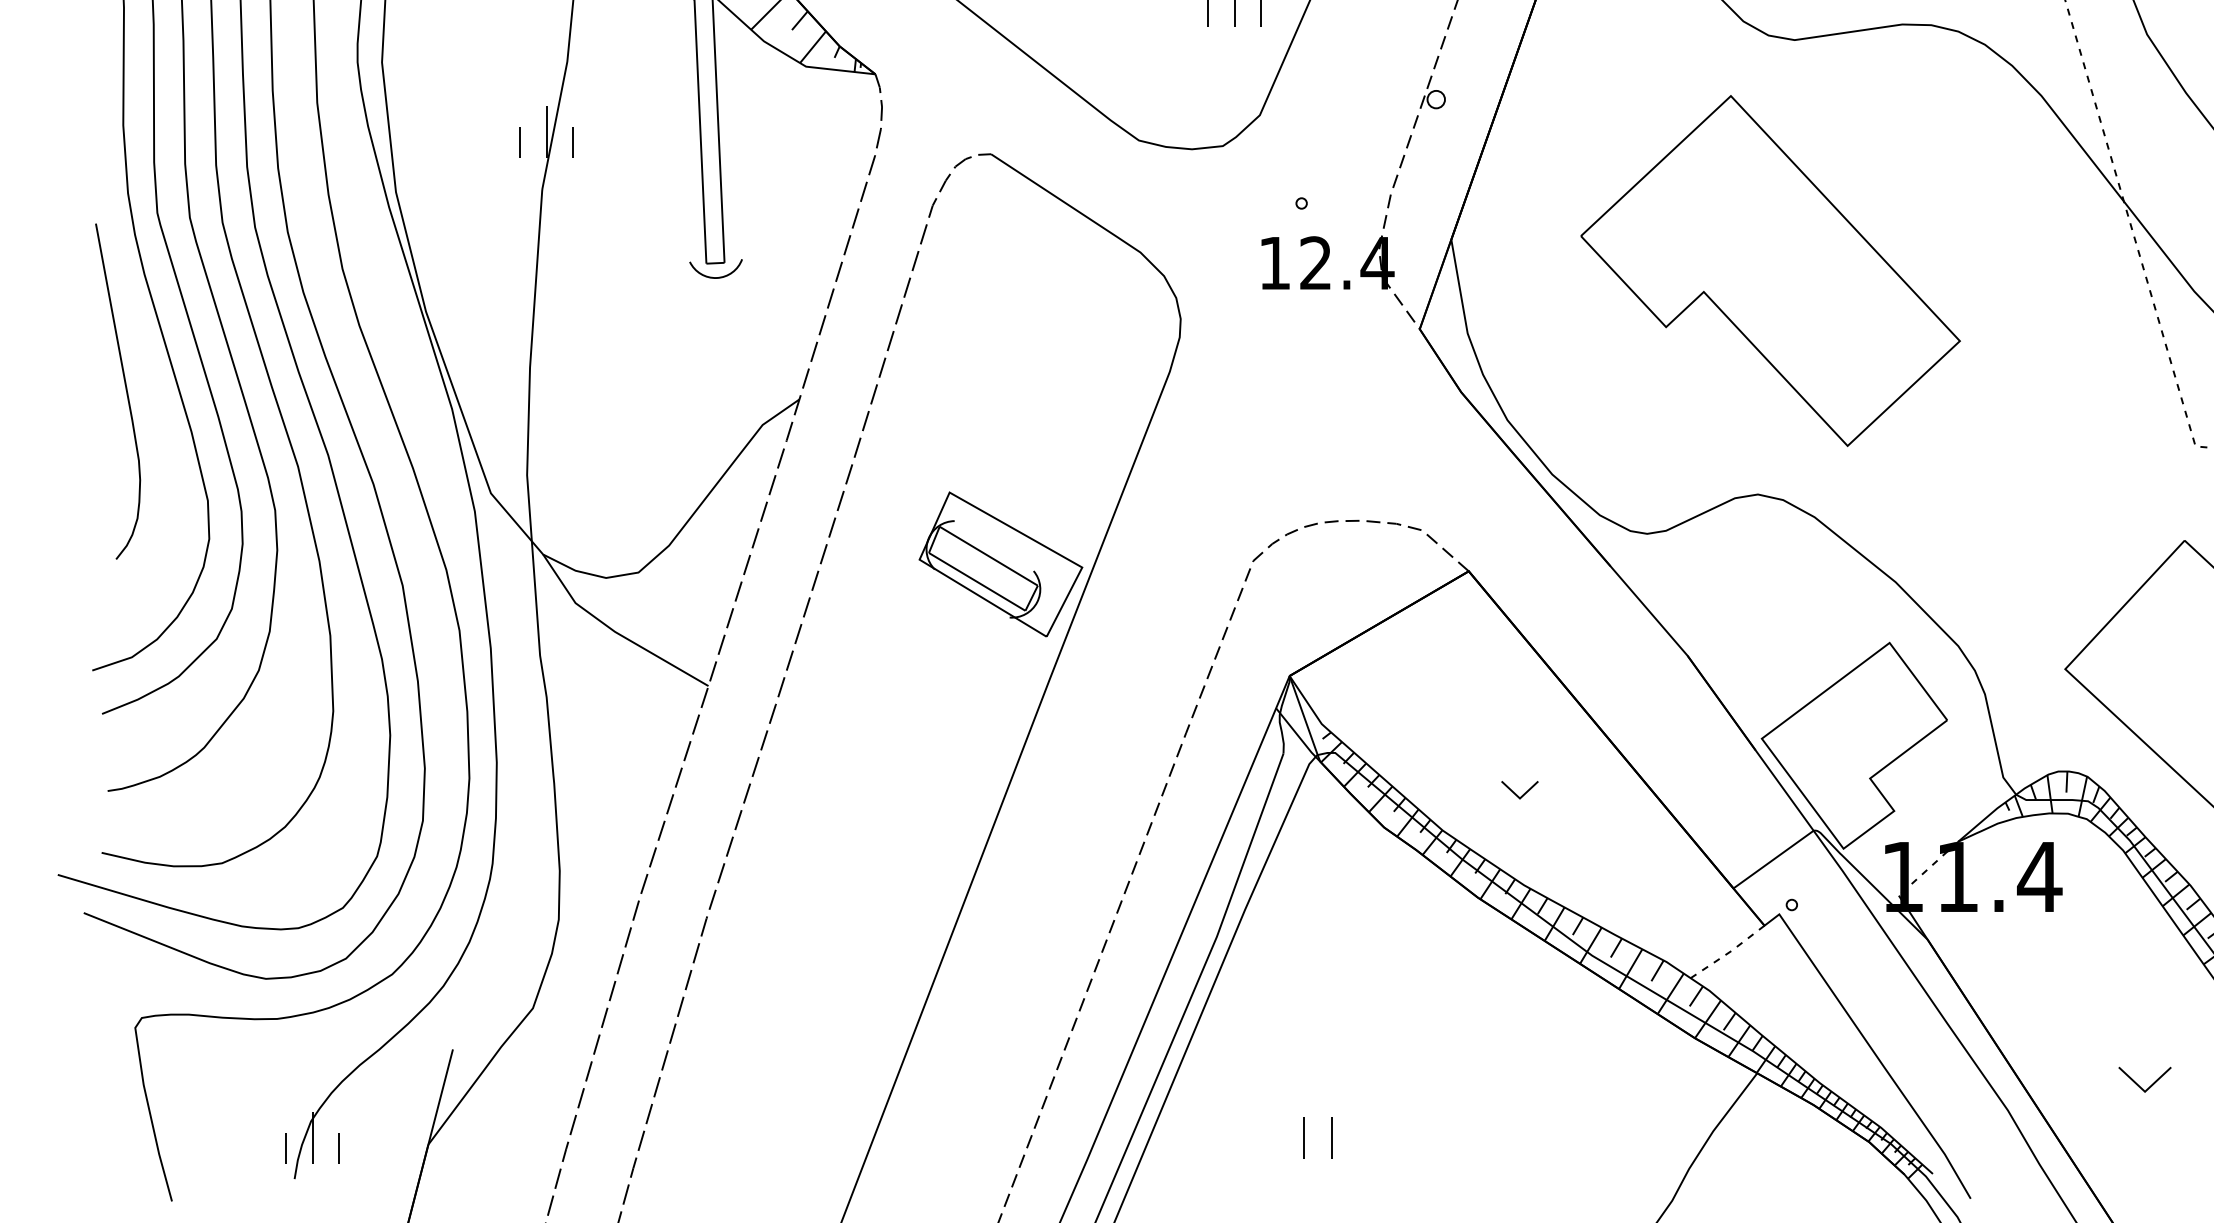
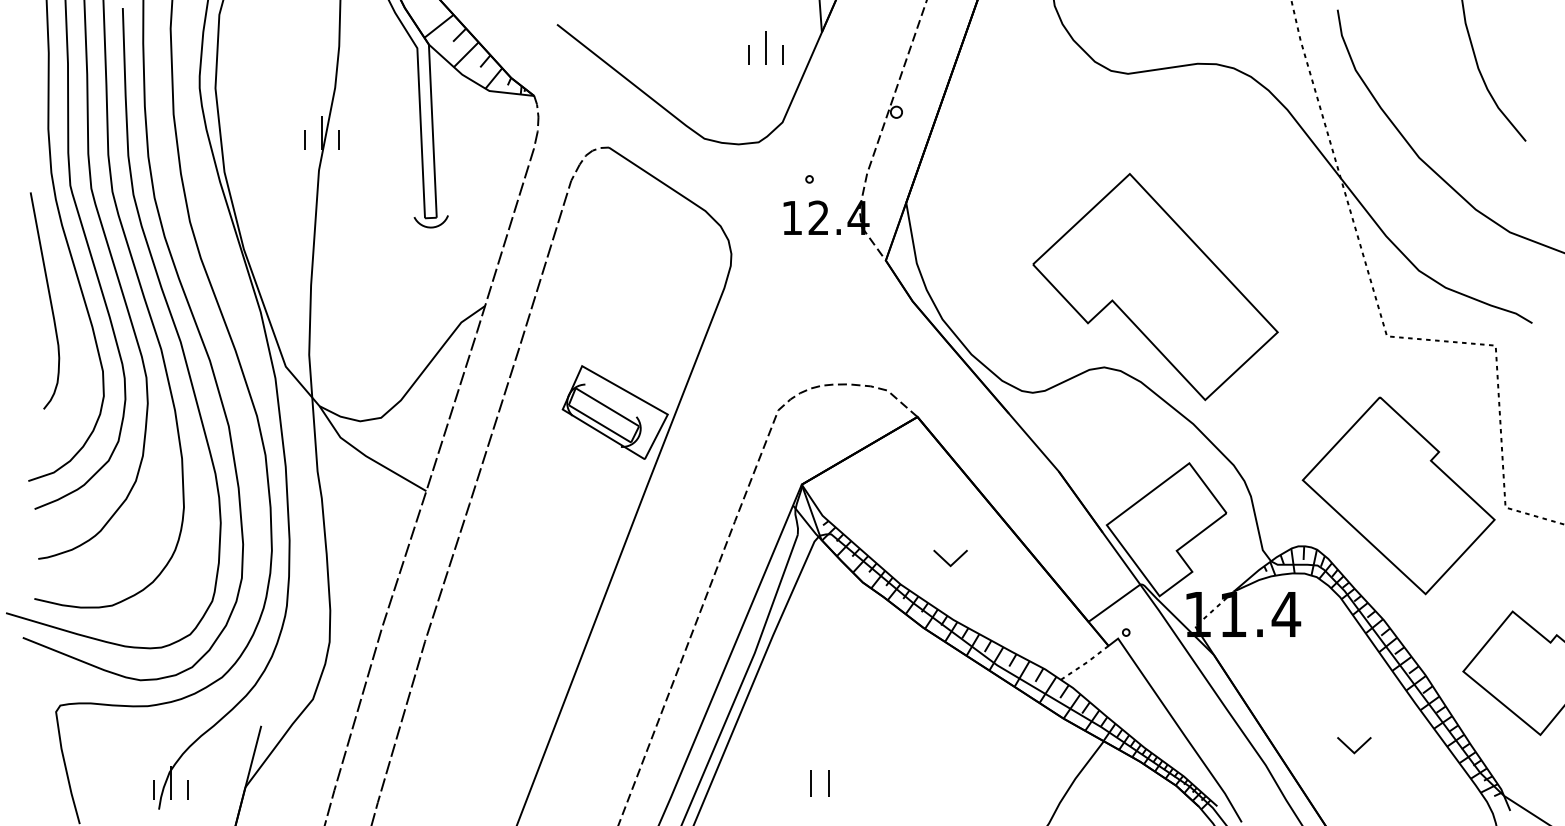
part: (1770, 271) -> (1155, 287), moved
part: (1519, 790) -> (950, 558), size x1.43

